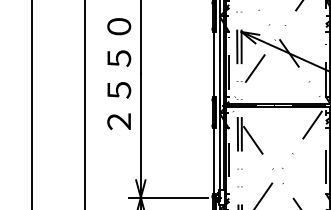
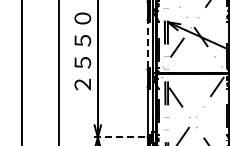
line: (213, 64) -> (148, 44), solid -> dashed
line: (167, 197) -> (116, 137), solid -> dashed

